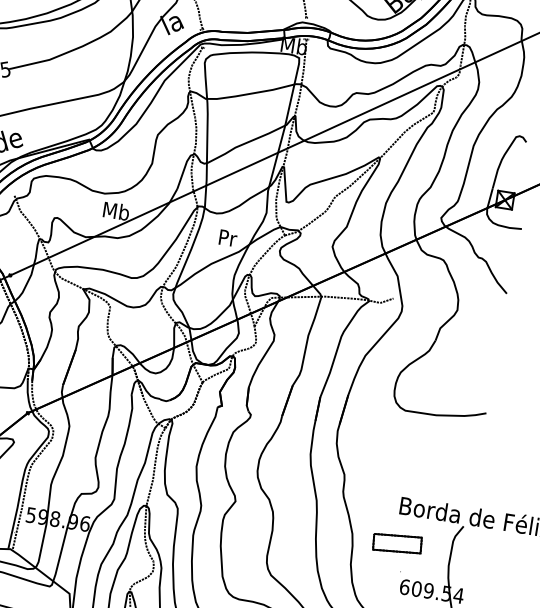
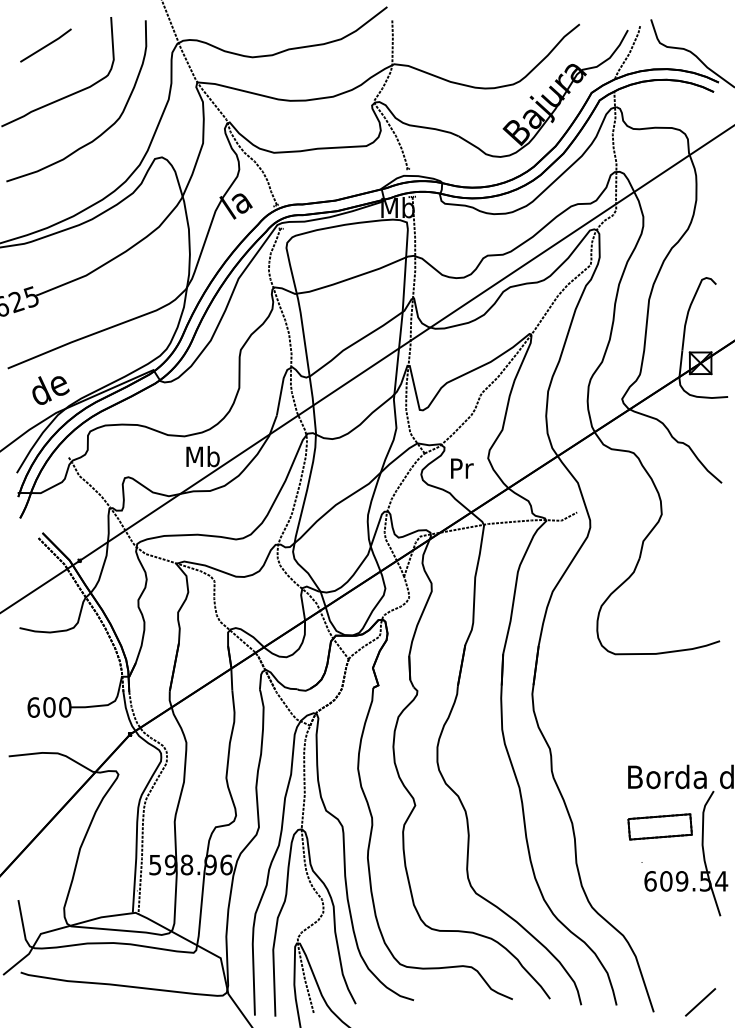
text: (228, 238) -> (462, 468), moved
part: (397, 543) -> (659, 826), moved

